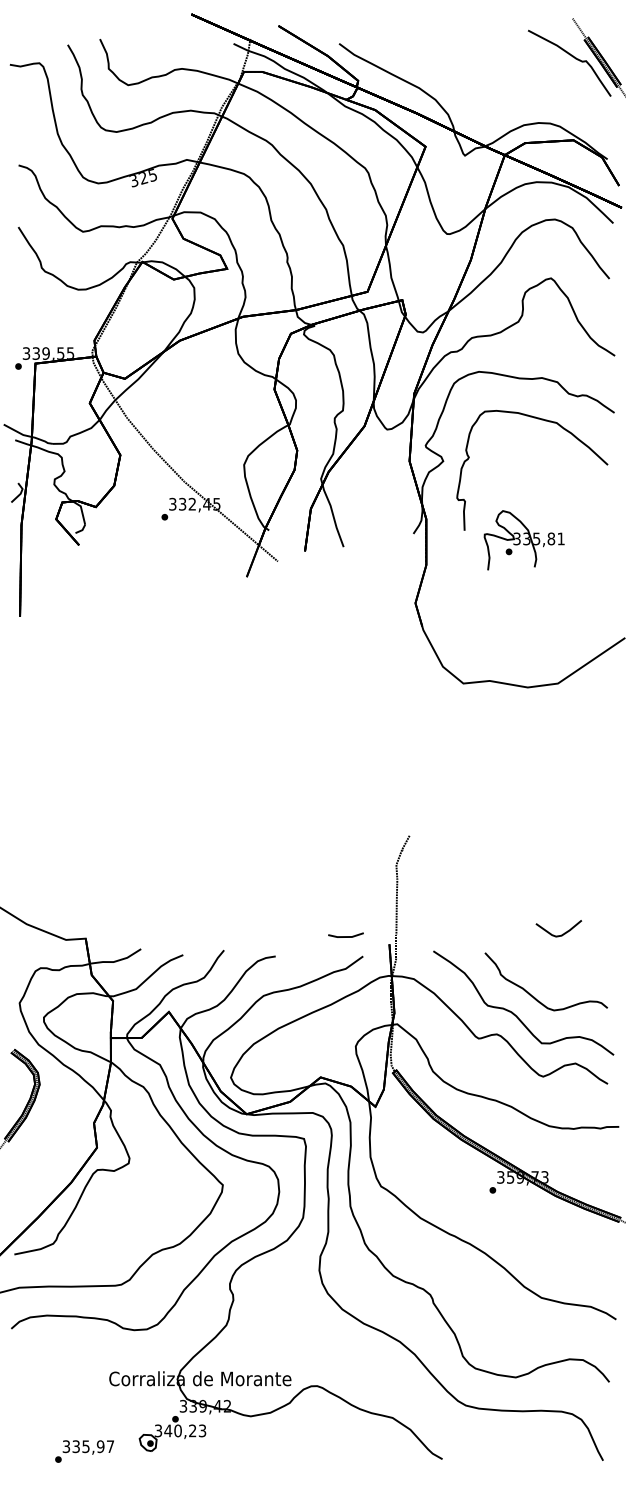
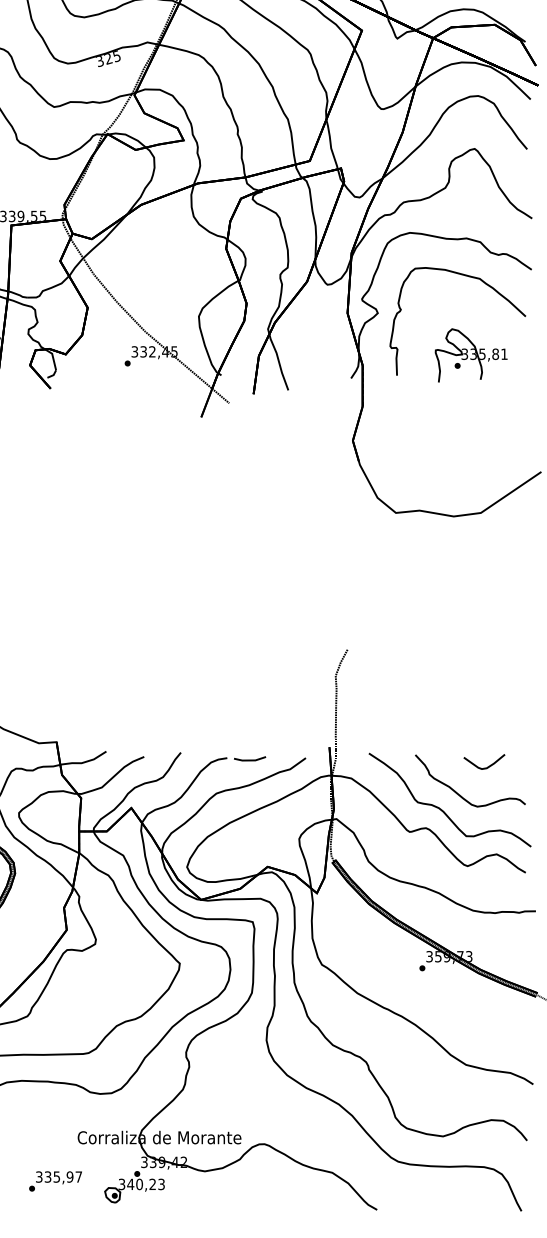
part: (523, 540) -> (470, 355), moved
curve: (561, 934) -> (486, 767), moved
line: (345, 936) -> (249, 759), moved
text: (84, 1451) -> (55, 1181), moved

